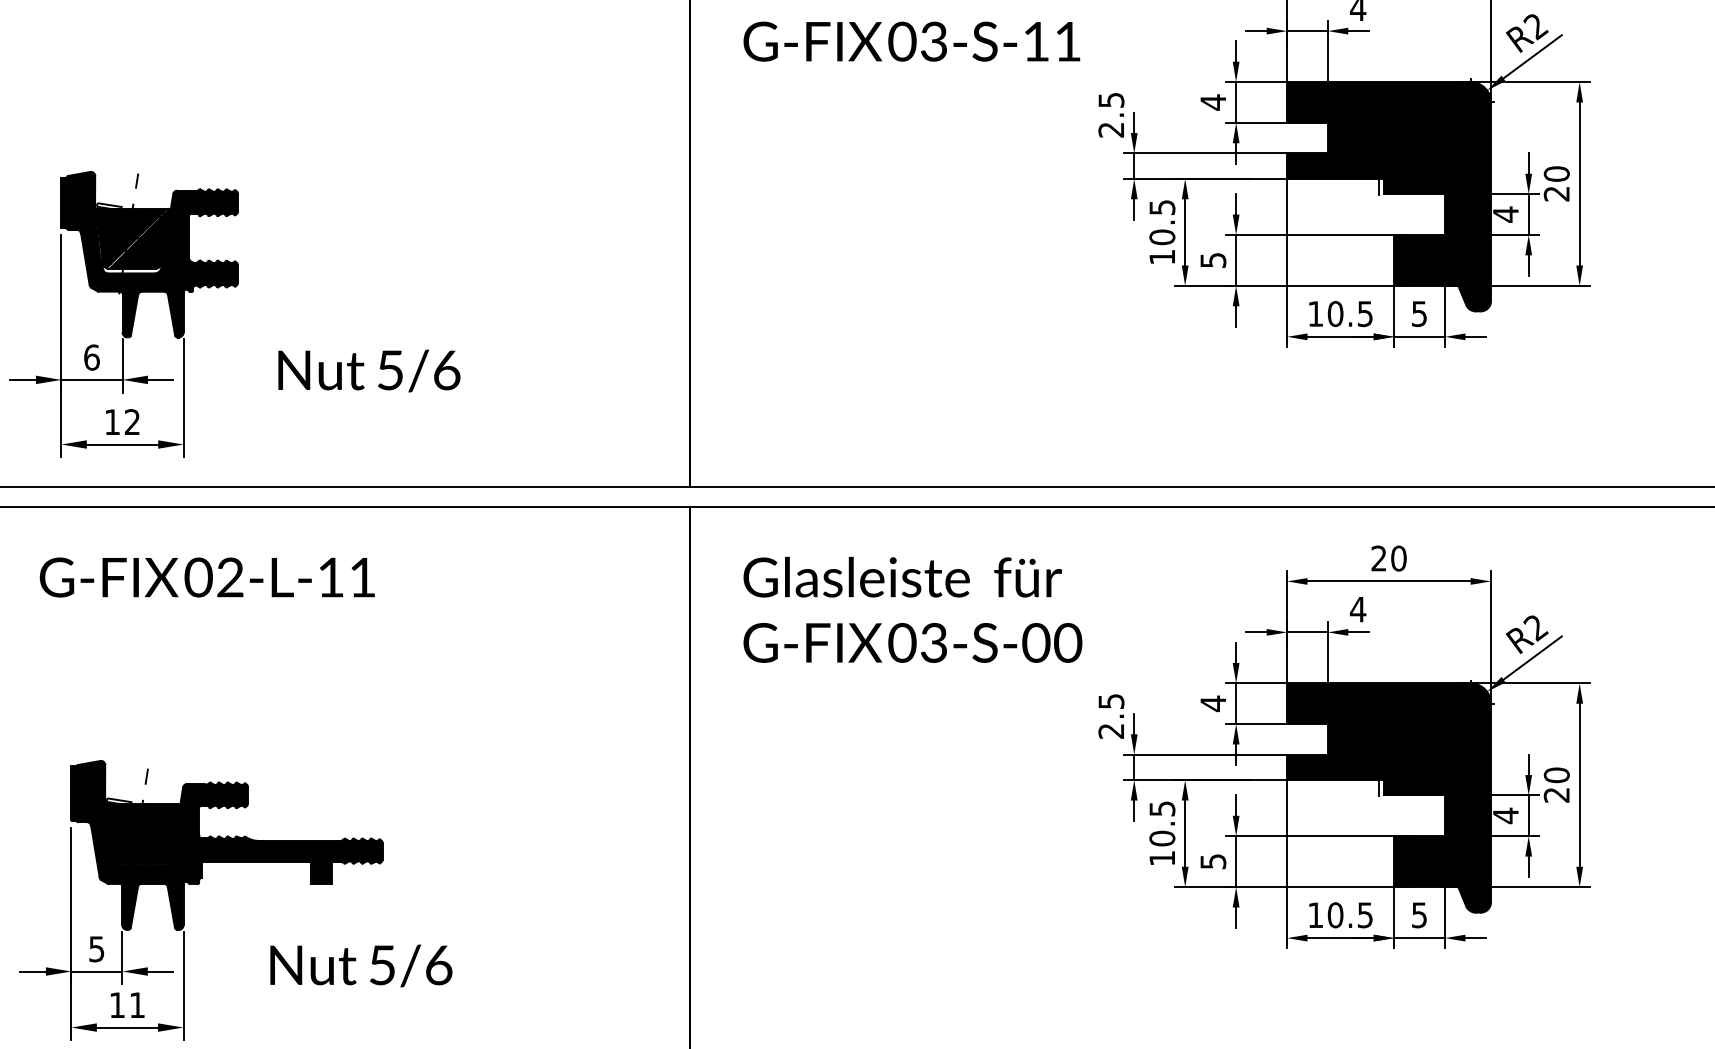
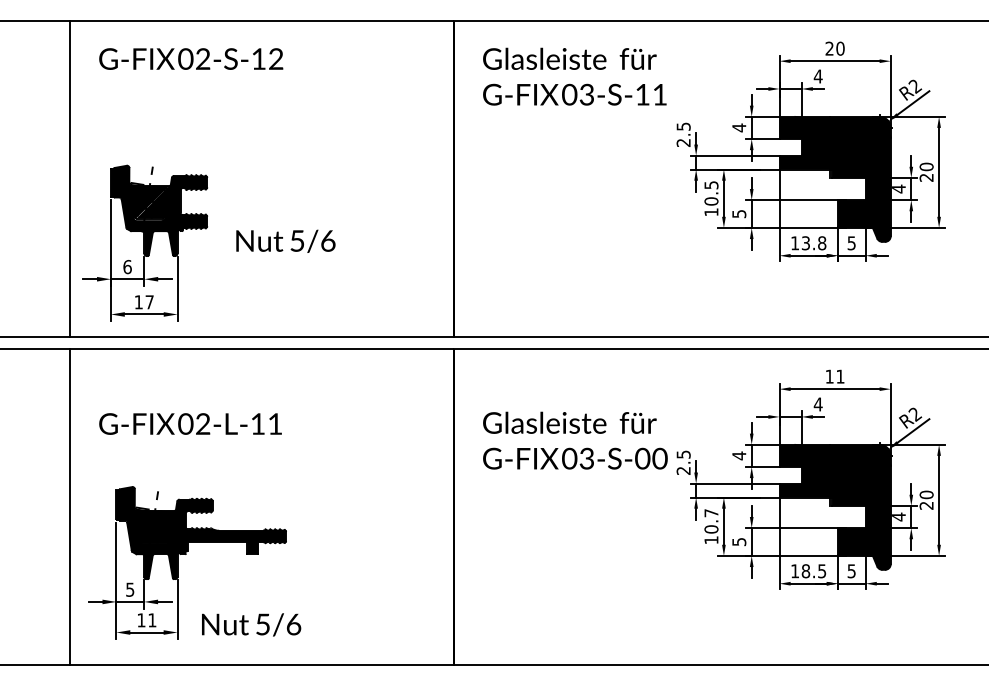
text: (1349, 314) -> (813, 243), 10.5 -> 13.8
text: (368, 369) -> (285, 240), moved
text: (132, 422) -> (149, 302), 12 -> 17
text: (1387, 558) -> (834, 376), 20 -> 11
text: (207, 576) -> (190, 423), moved
text: (913, 609) -> (575, 440), moved
text: (1162, 809) -> (711, 513), 10.5 -> 10.7
text: (1334, 915) -> (805, 571), 10.5 -> 18.5
text: (361, 965) -> (251, 624), moved

